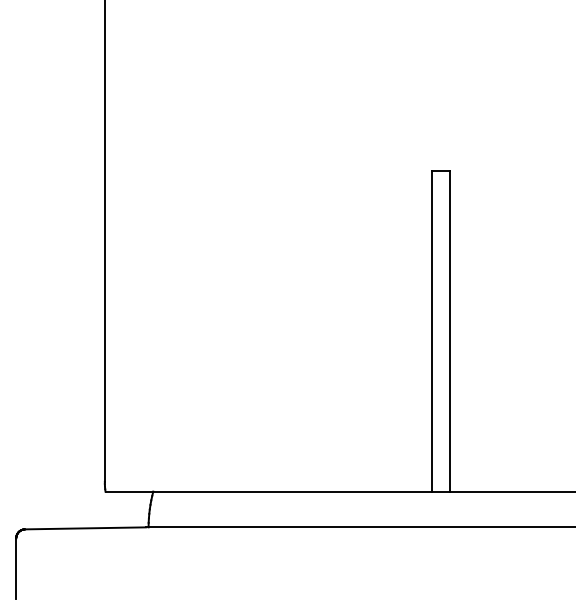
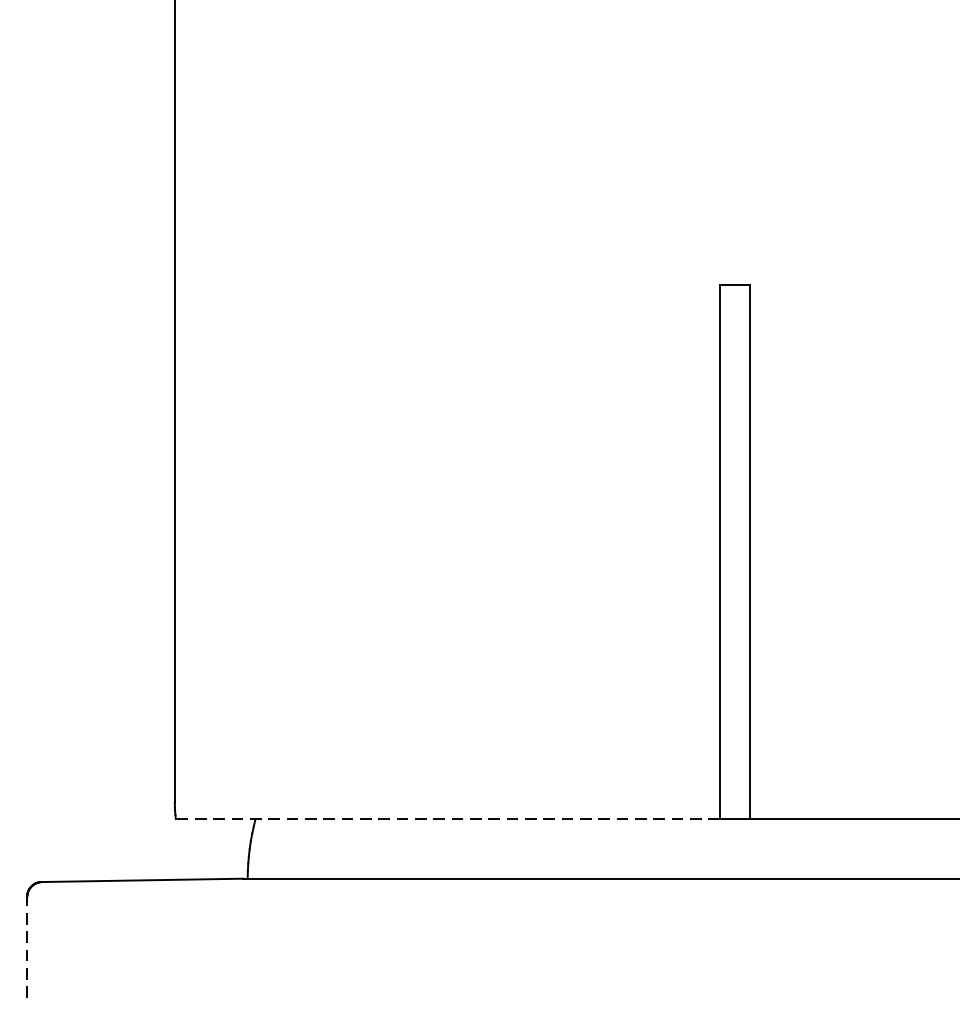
line: (268, 491) -> (447, 818), solid -> dashed
line: (16, 568) -> (27, 947), solid -> dashed

